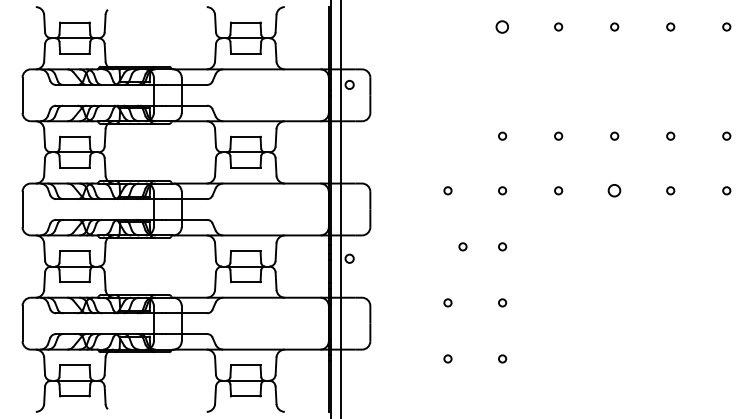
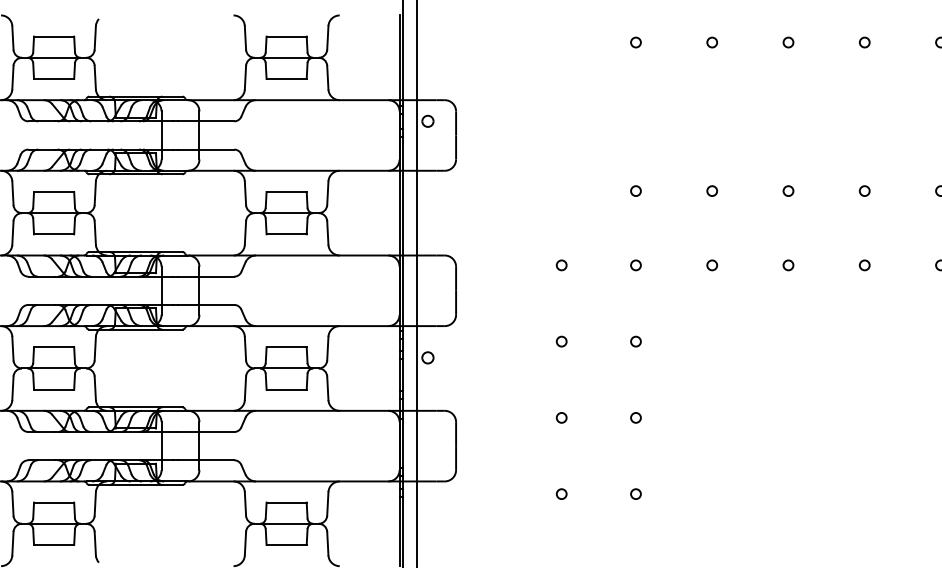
circle: (502, 26) -> (635, 41), size x0.62
circle: (614, 190) -> (788, 264), size x0.62
circle: (462, 246) -> (561, 341), moved

